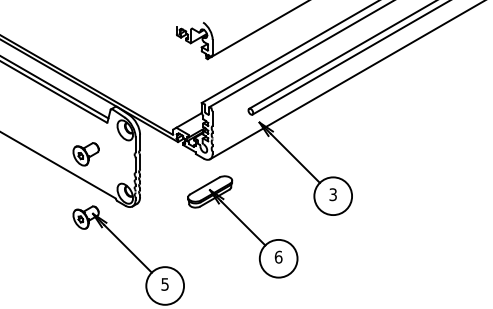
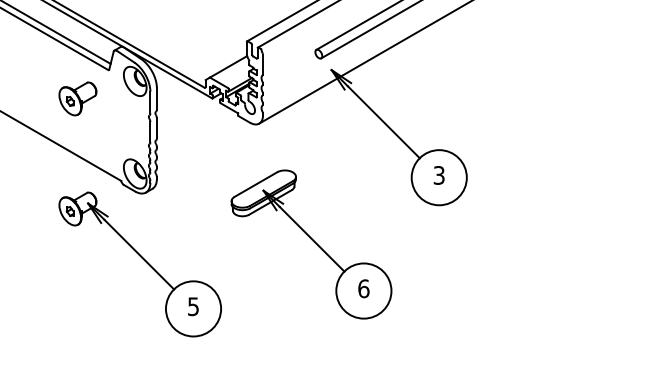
part: (85, 154) -> (77, 99), moved
part: (242, 226) -> (311, 243), moved

